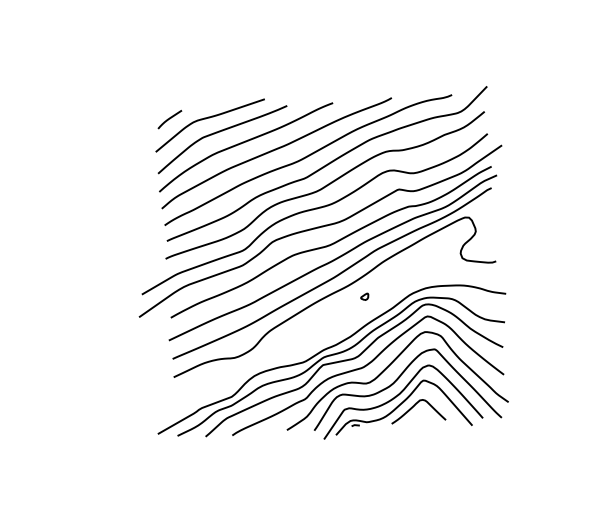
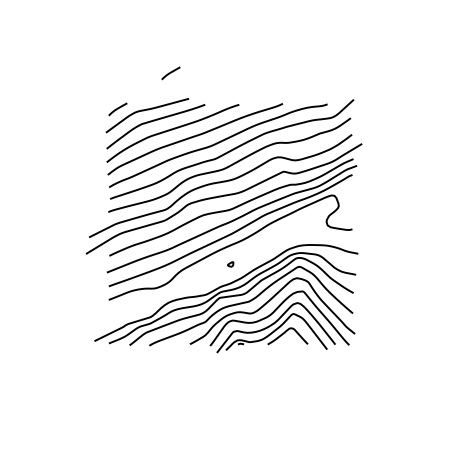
curve: (237, 66) -> (170, 73), added
part: (364, 296) -> (230, 264), moved

